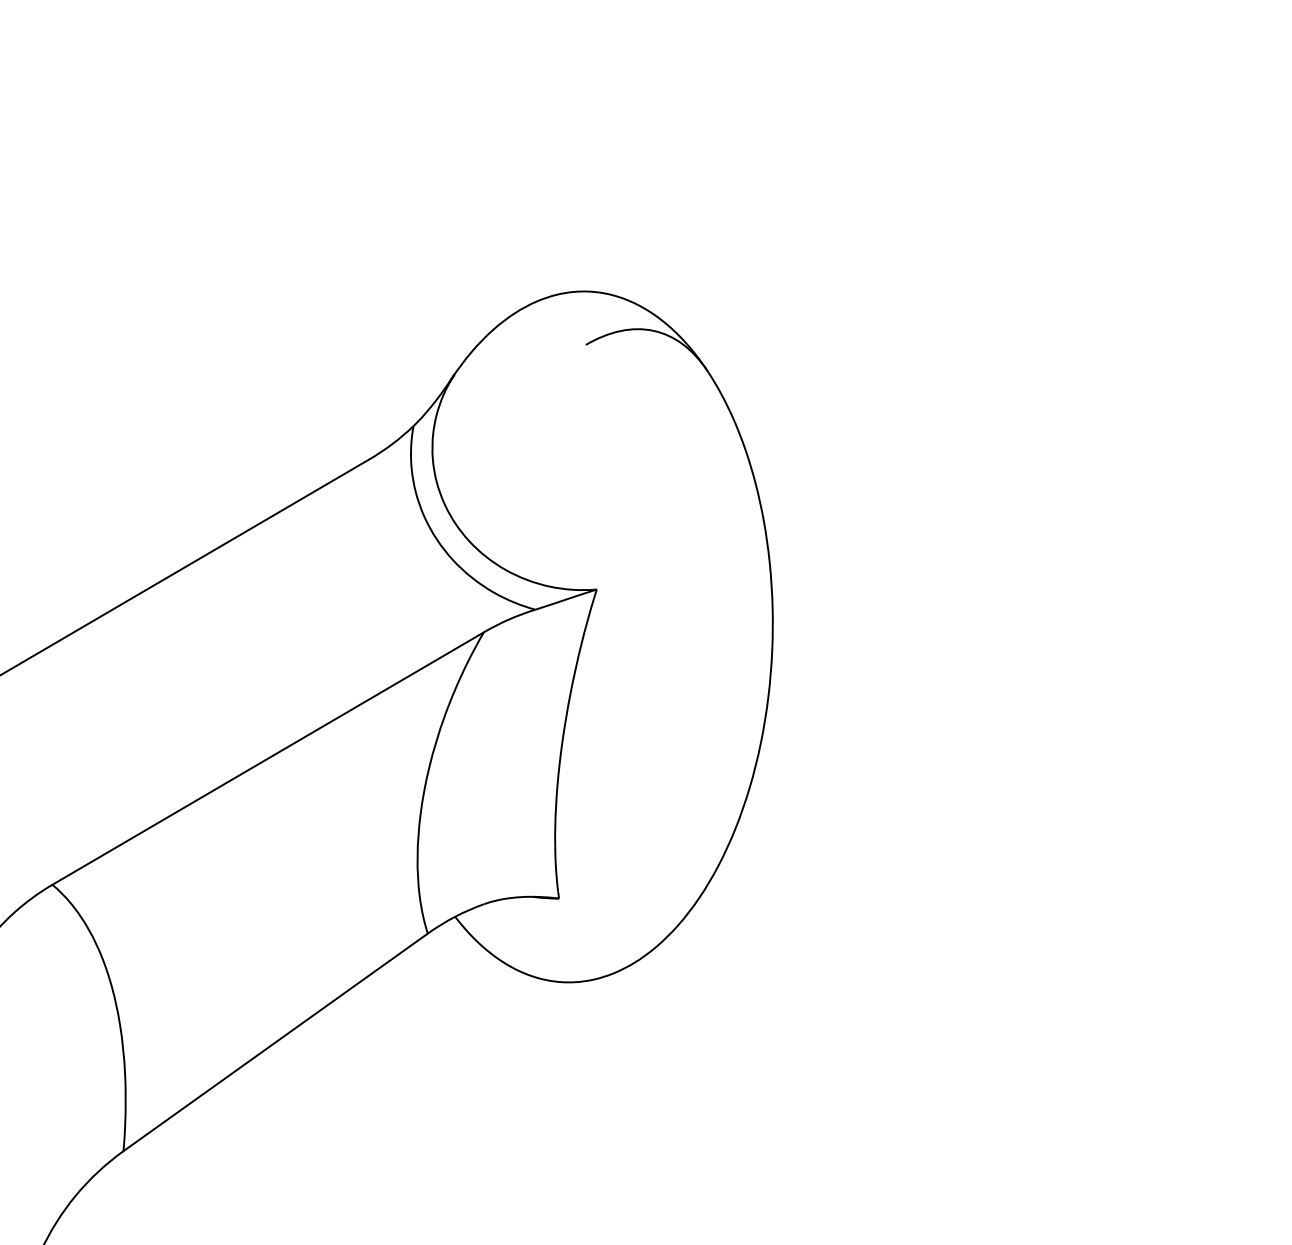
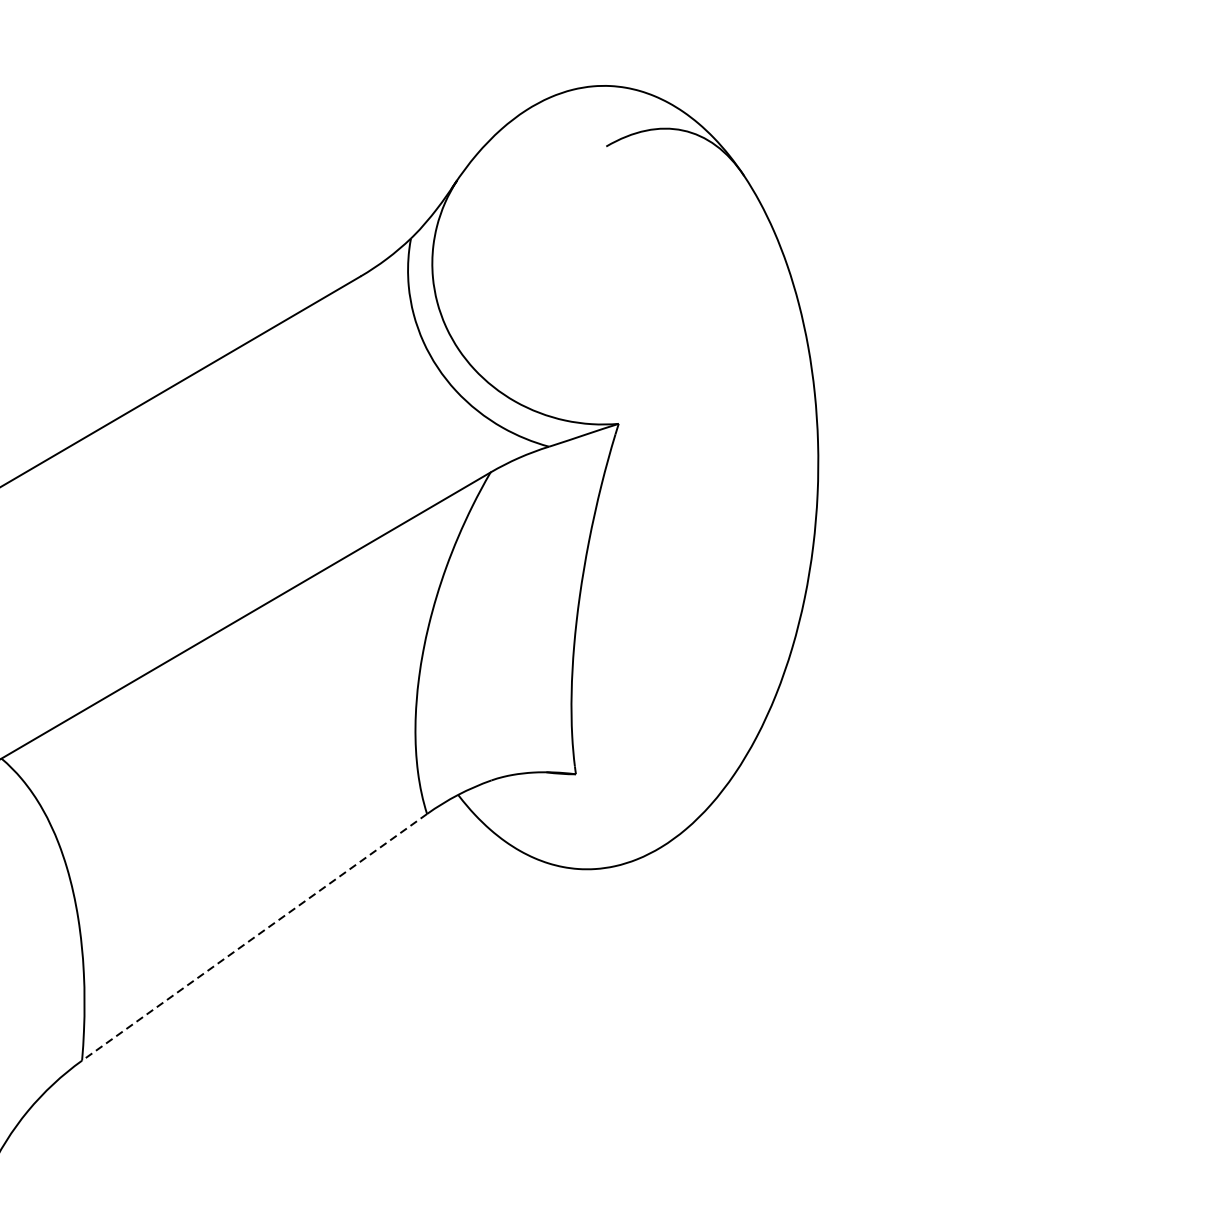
line: (275, 1042) -> (254, 937), solid -> dashed

